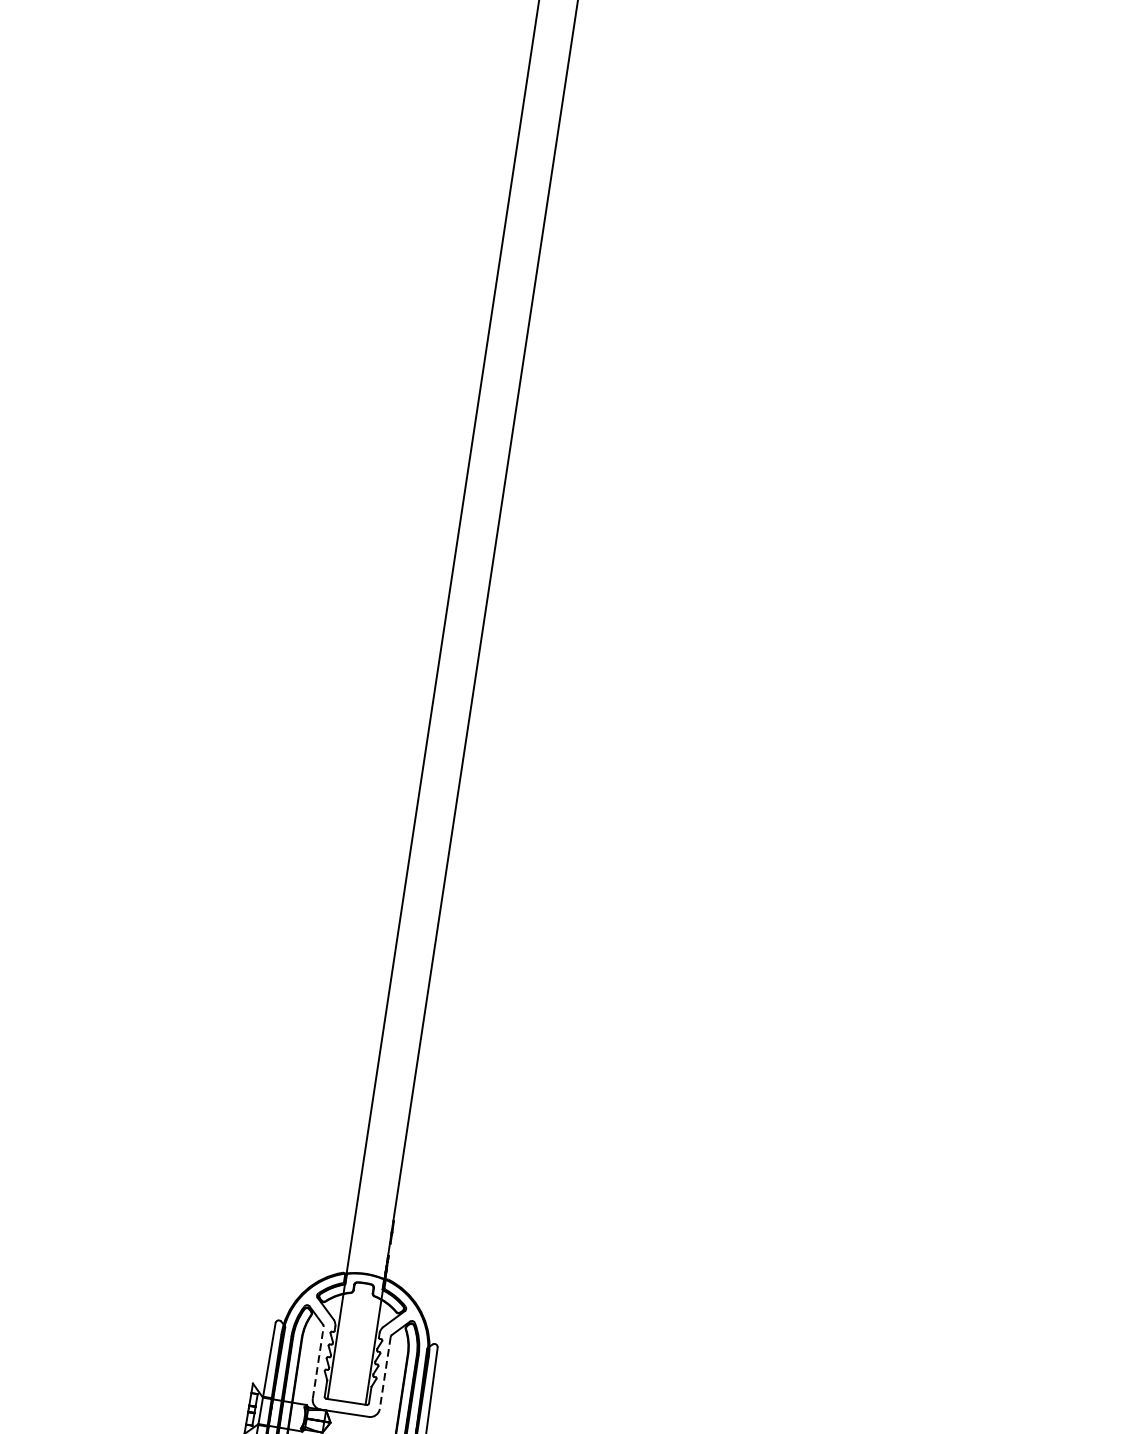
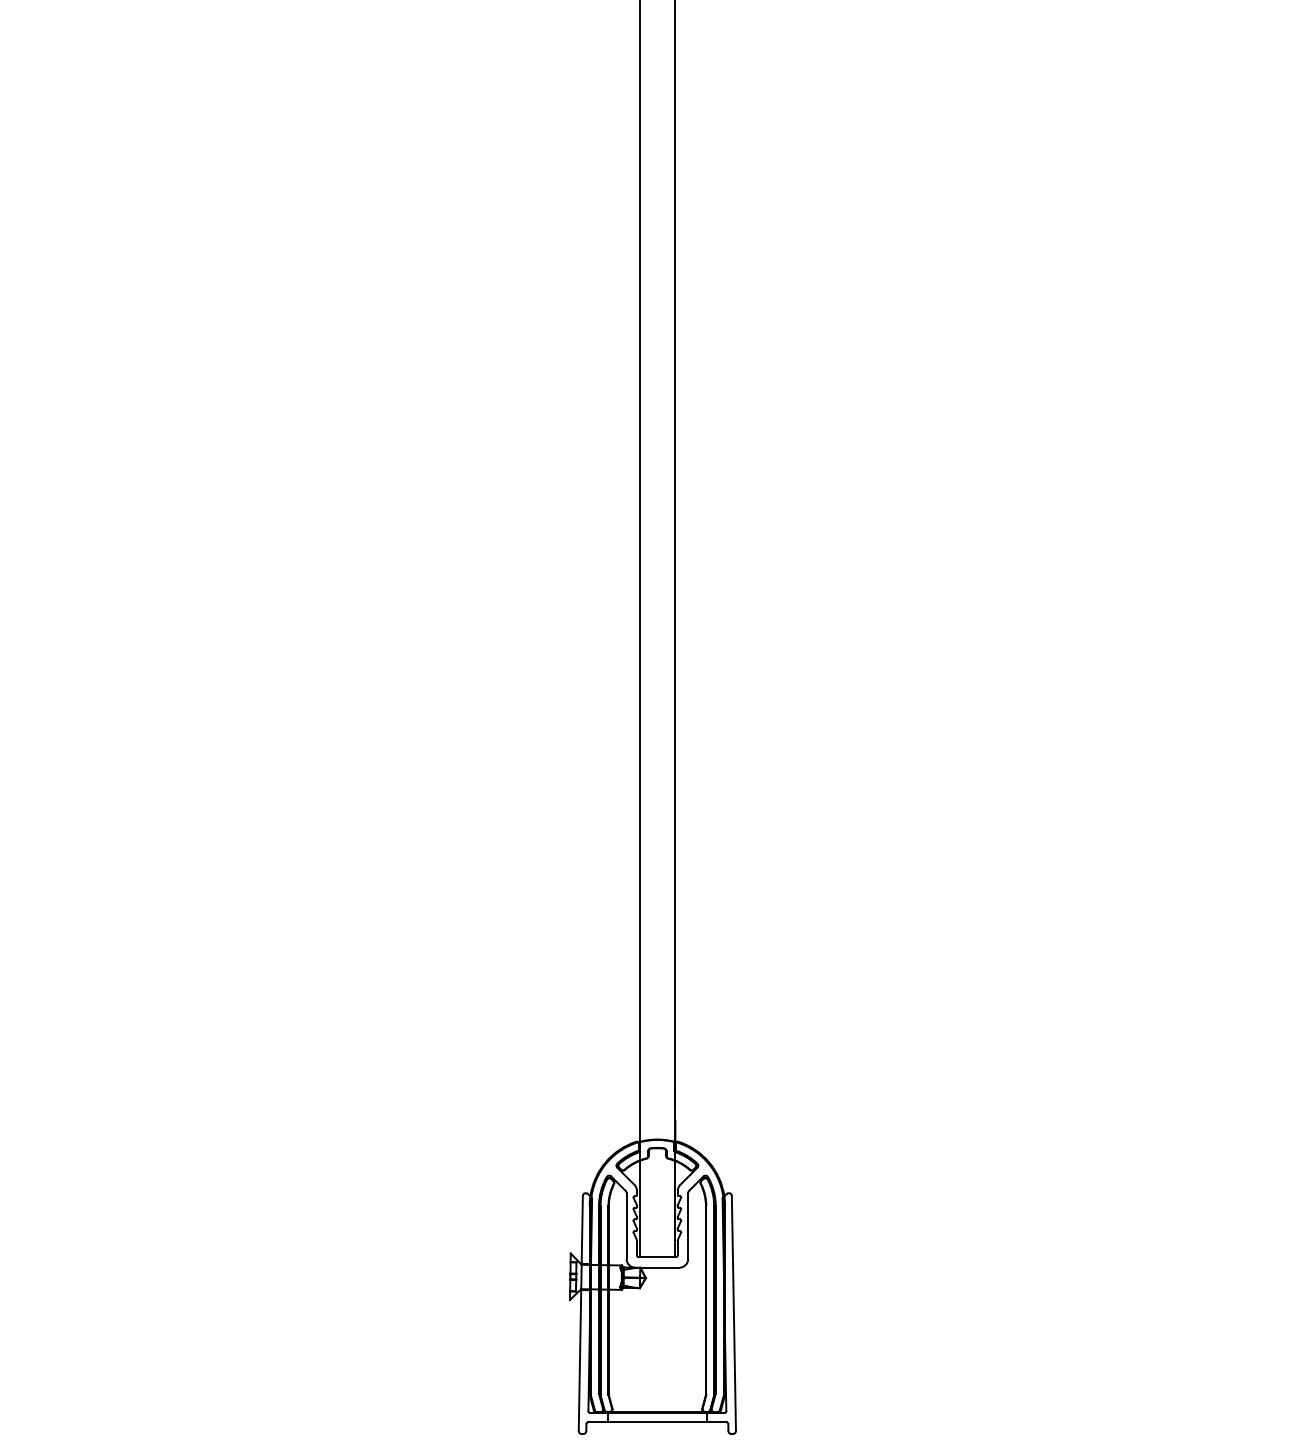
line: (318, 1362) -> (626, 1225), dashed -> solid
line: (385, 1372) -> (688, 1225), dashed -> solid

